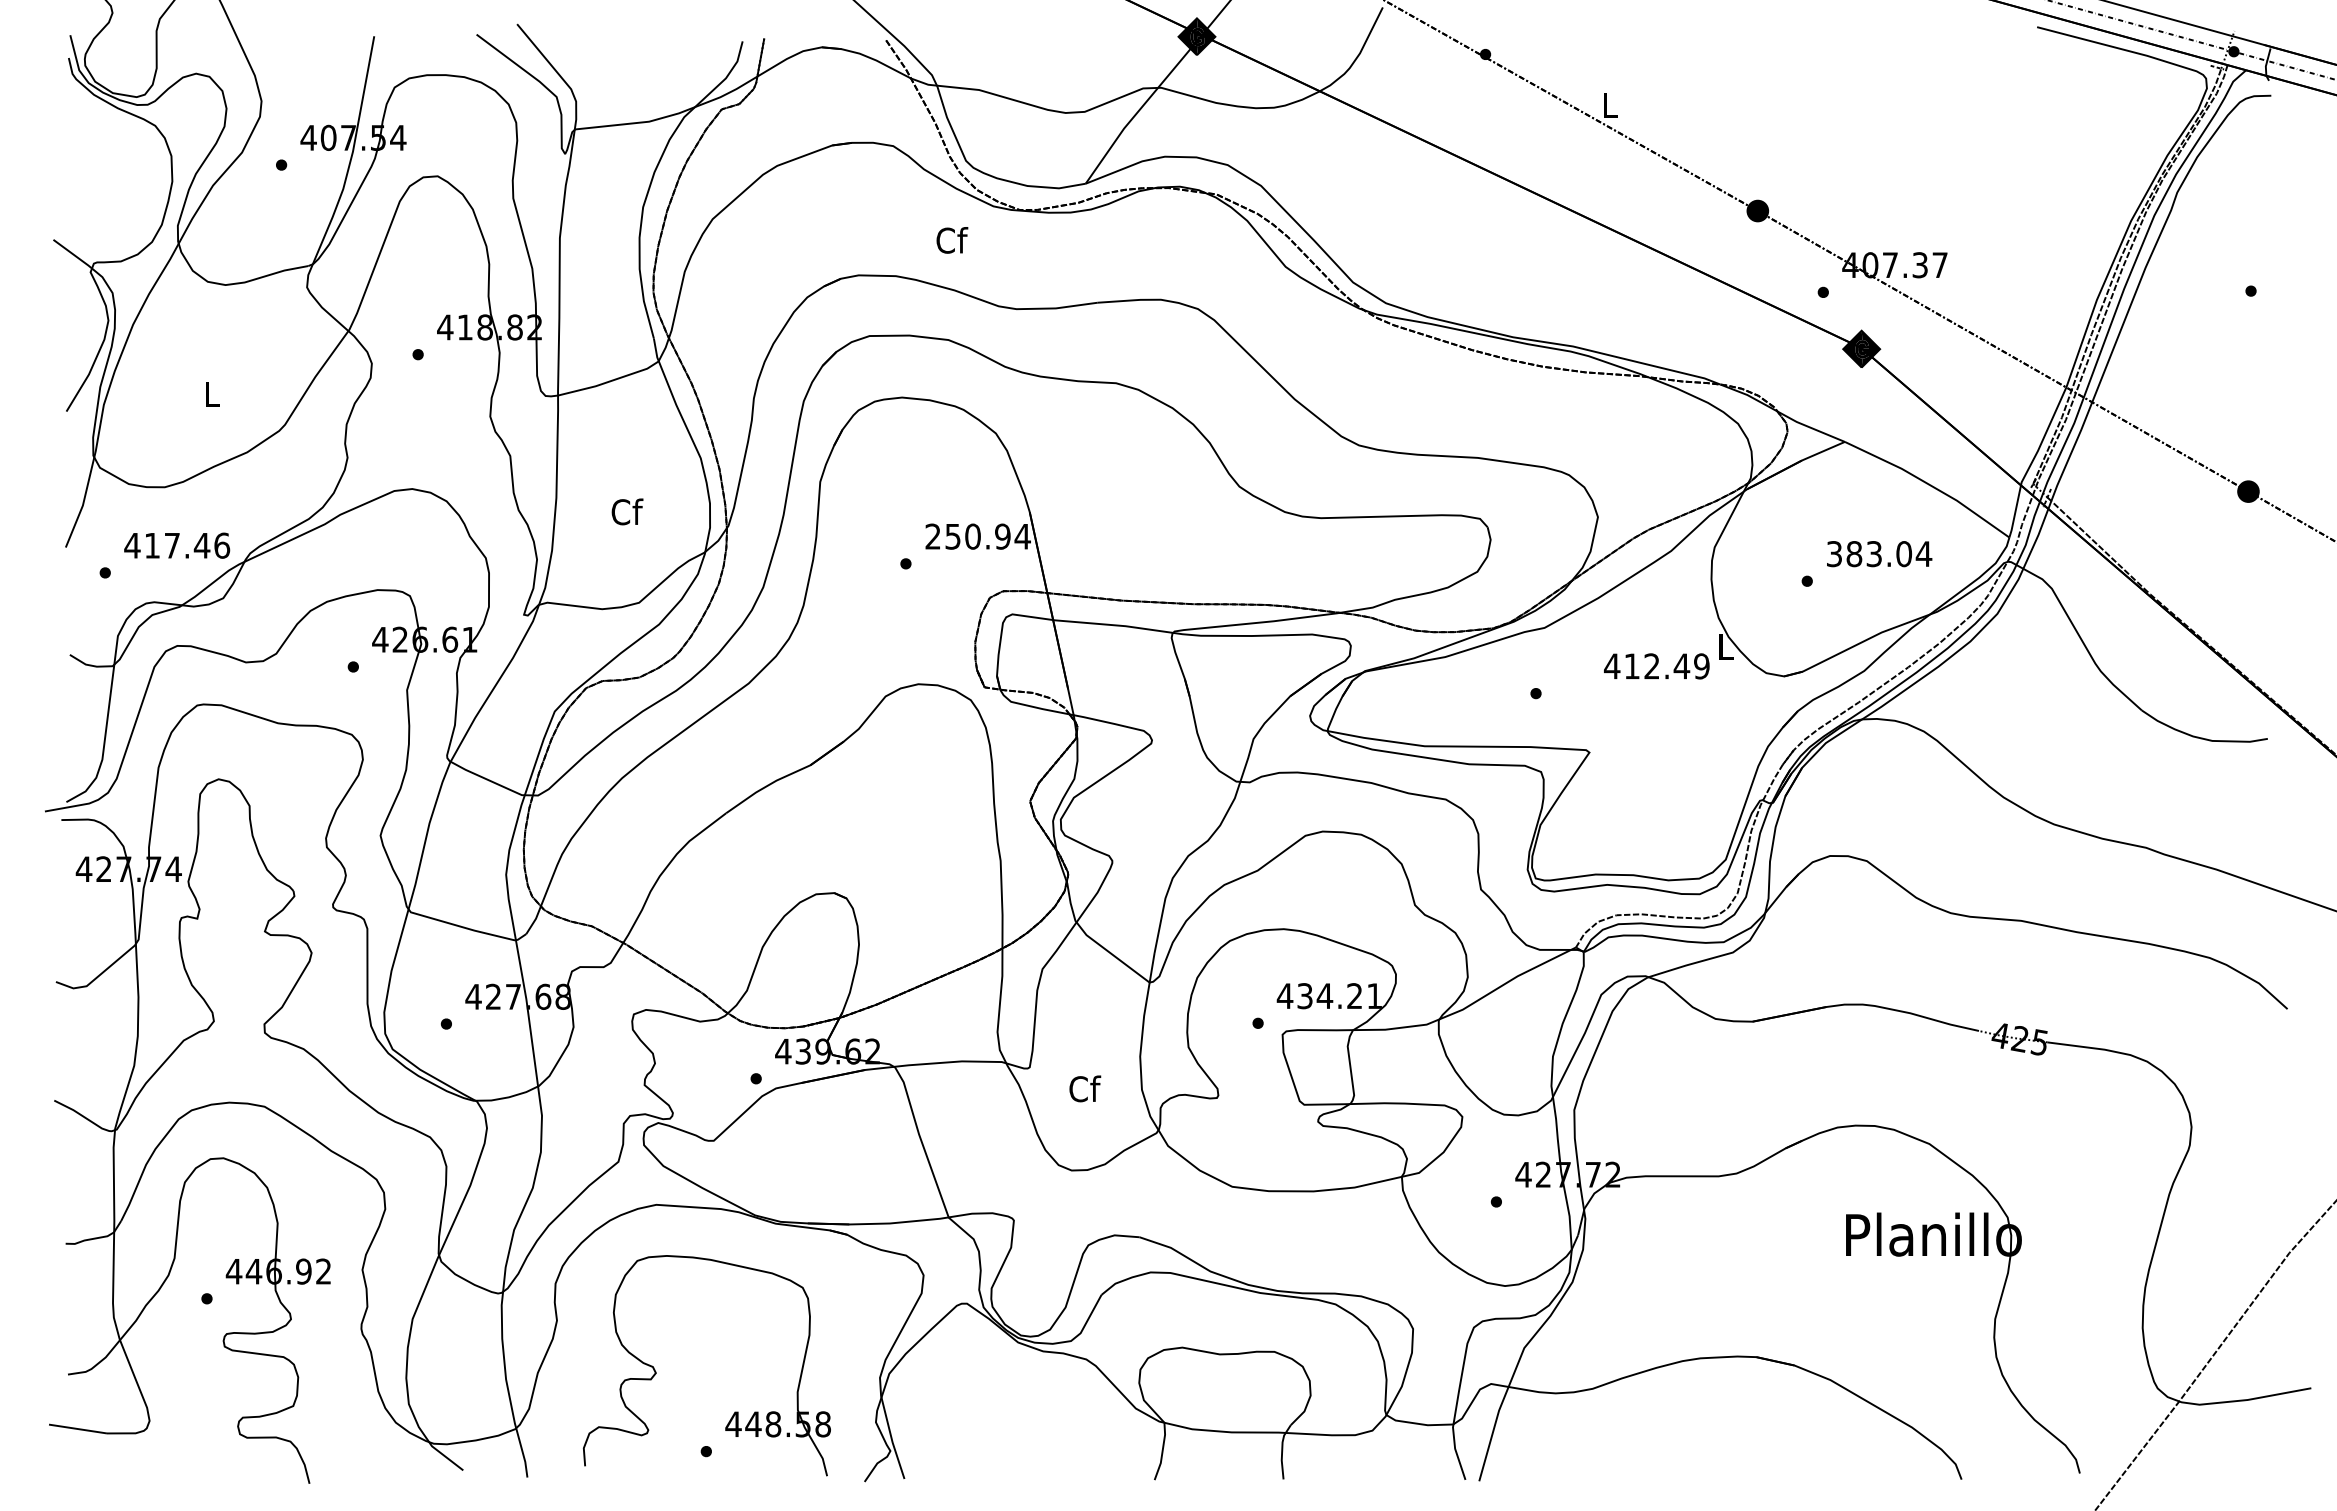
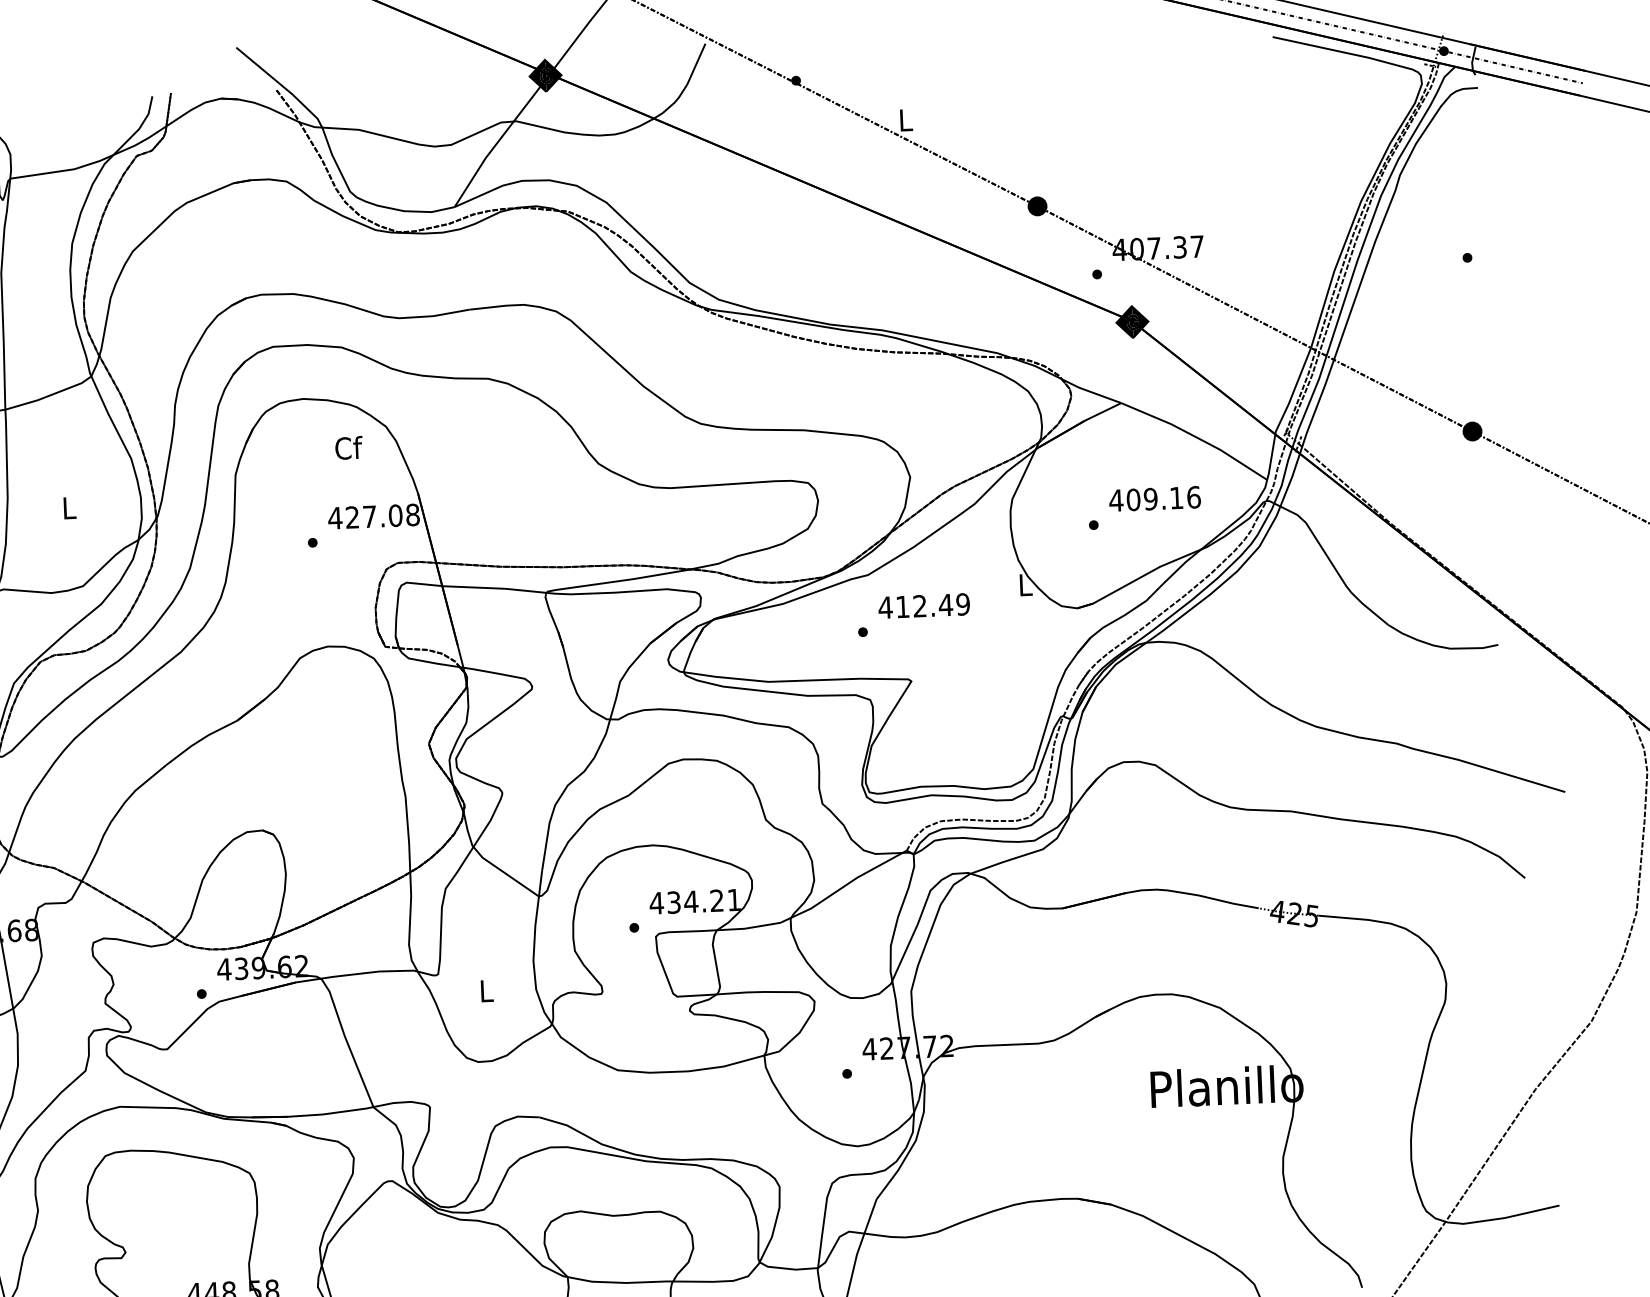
text: (952, 240) -> (349, 448), moved
text: (627, 511) -> (69, 507), Cf -> L
text: (977, 536) -> (373, 516), 250.94 -> 427.08
text: (1879, 554) -> (1155, 499), 383.04 -> 409.16
text: (1656, 666) -> (923, 606), moved
text: (1085, 1088) -> (487, 990), Cf -> L

